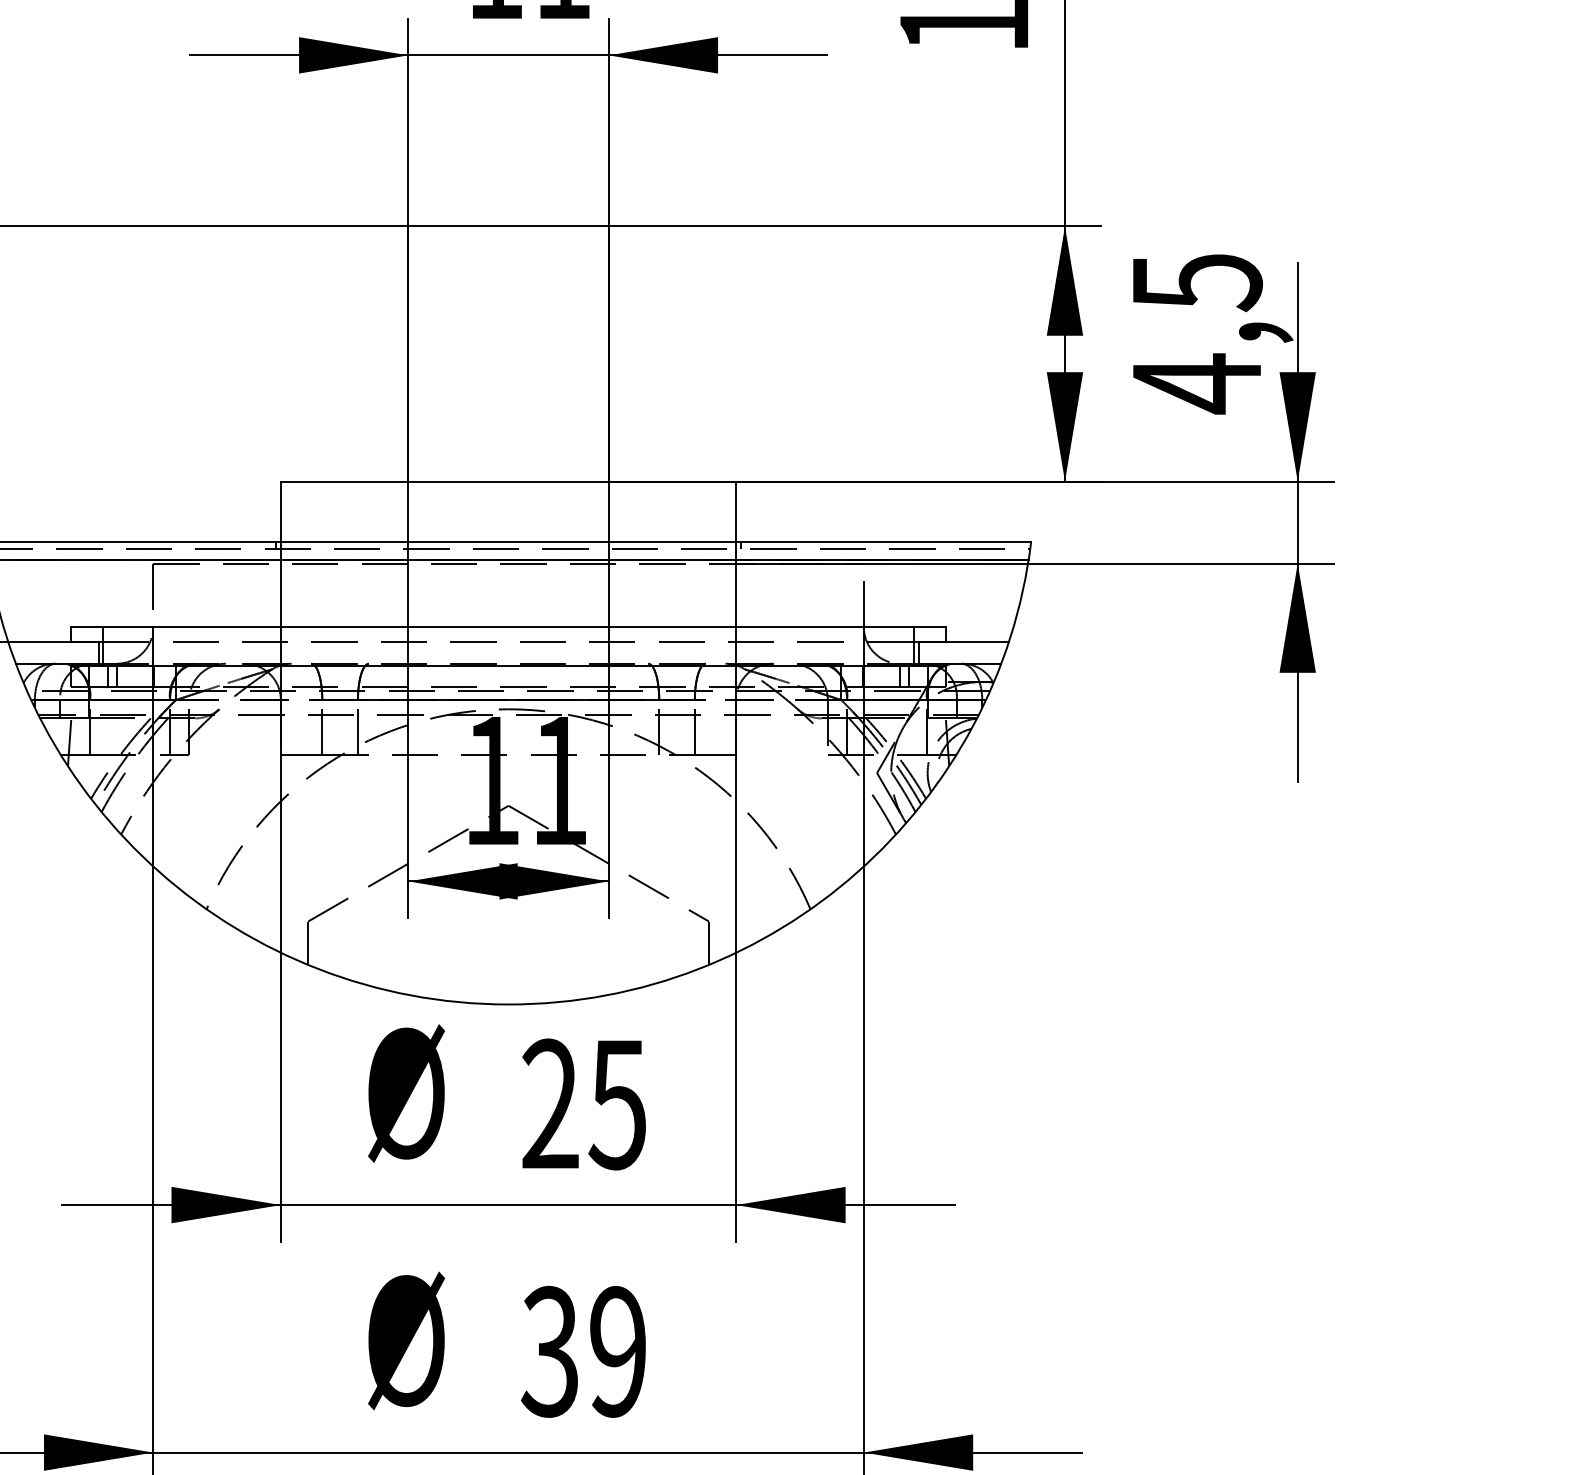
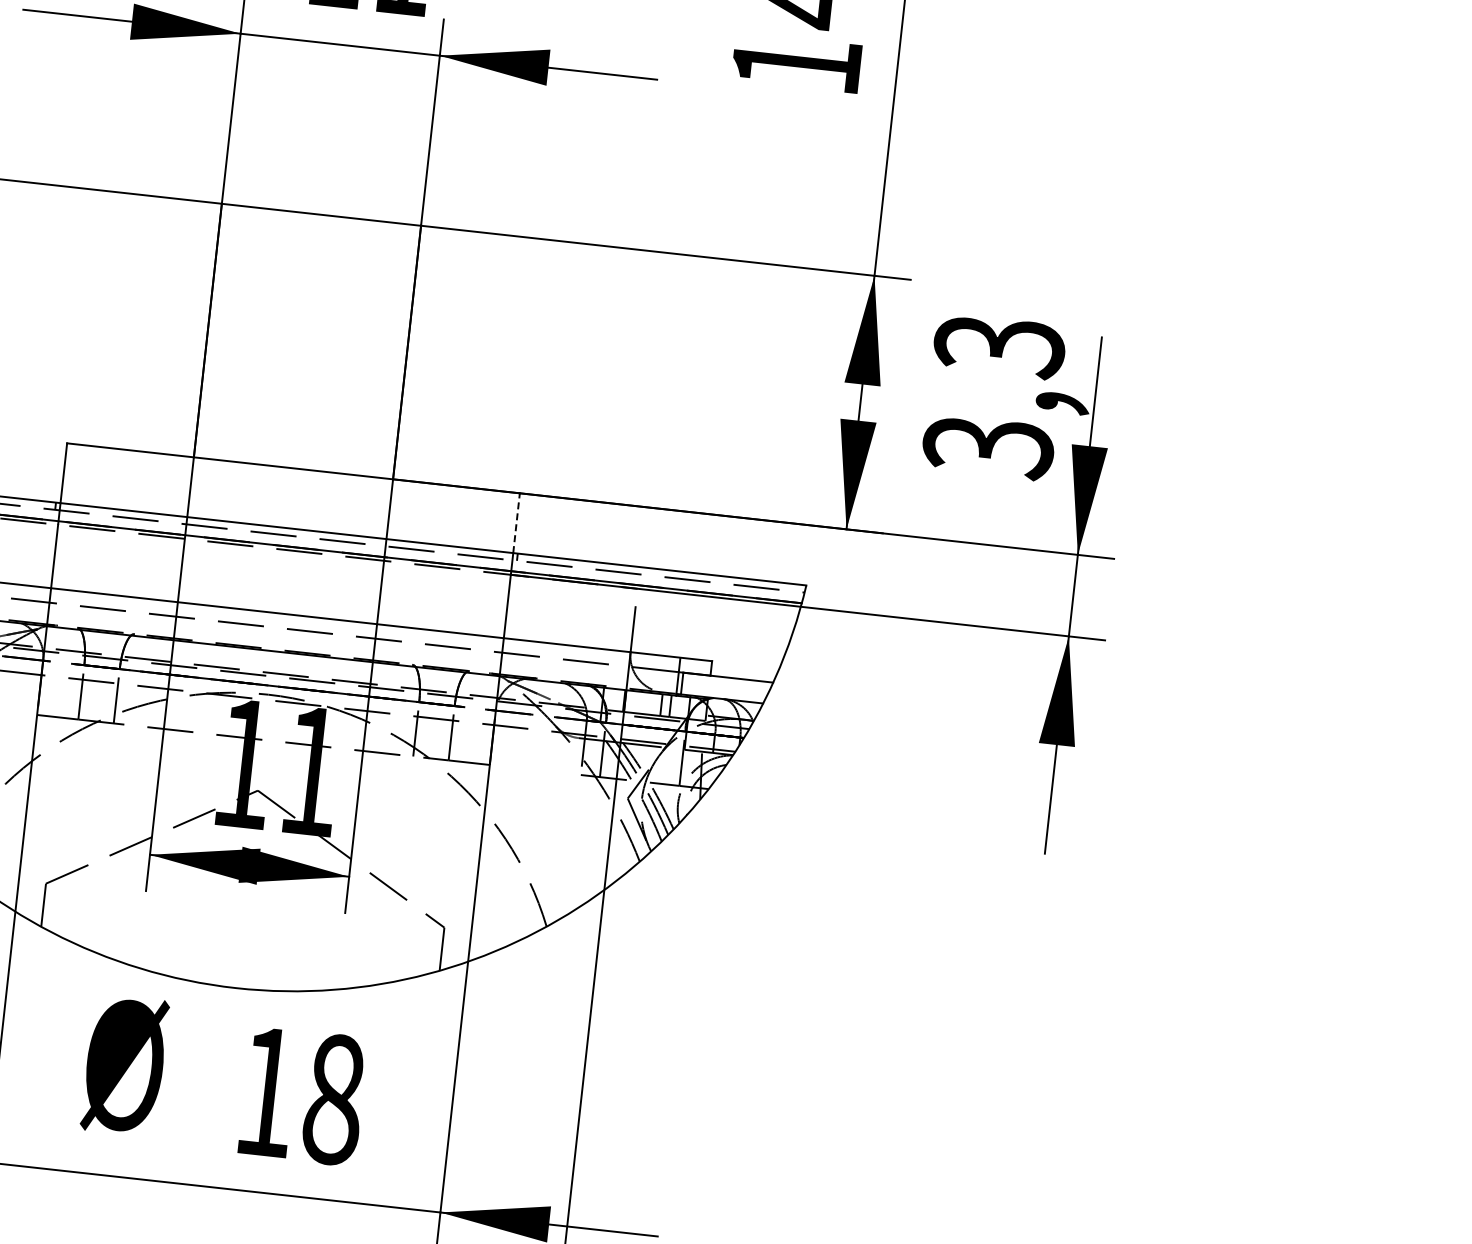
text: (1196, 334) -> (993, 397), 4,5 -> 3,3
line: (736, 511) -> (516, 523), solid -> dashed
text: (584, 1104) -> (300, 1095), 25 -> 18

